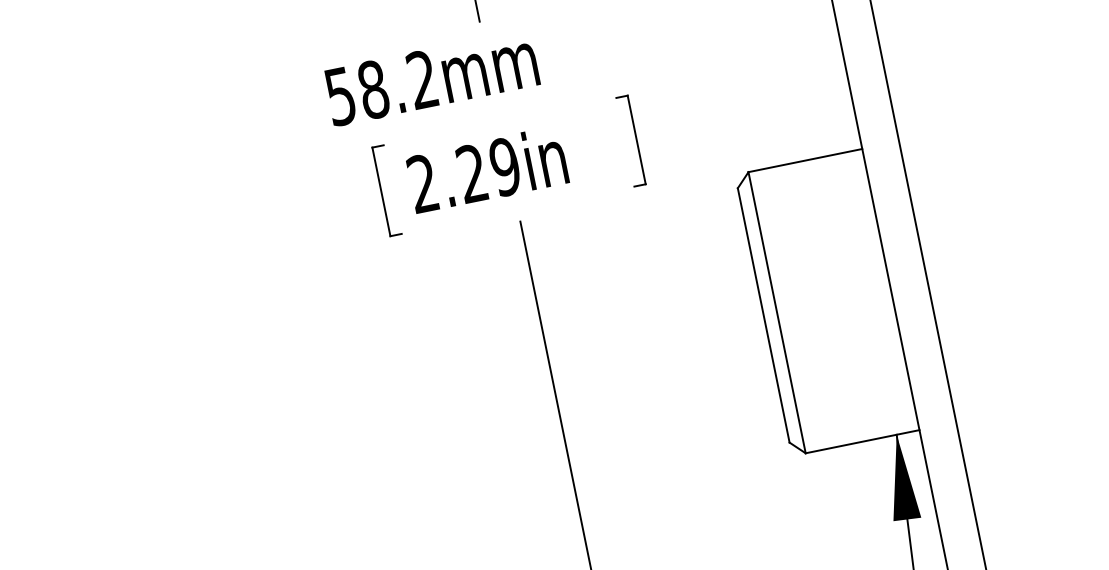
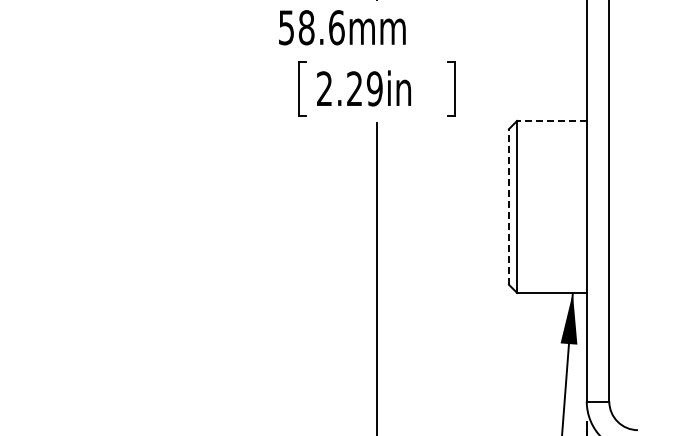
text: (422, 79) -> (336, 27), 58.2mm -> 58.6mm
line: (804, 159) -> (551, 120), solid -> dashed
line: (762, 314) -> (508, 206), solid -> dashed

